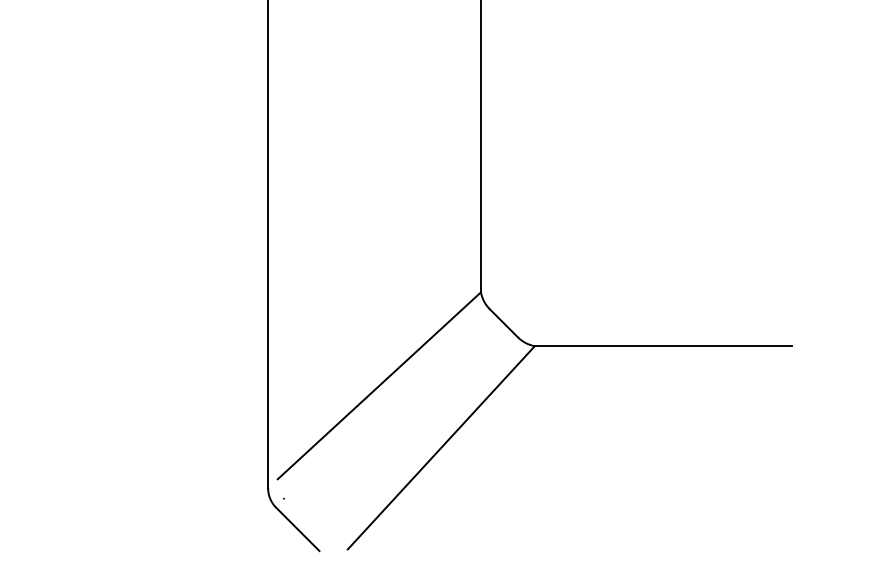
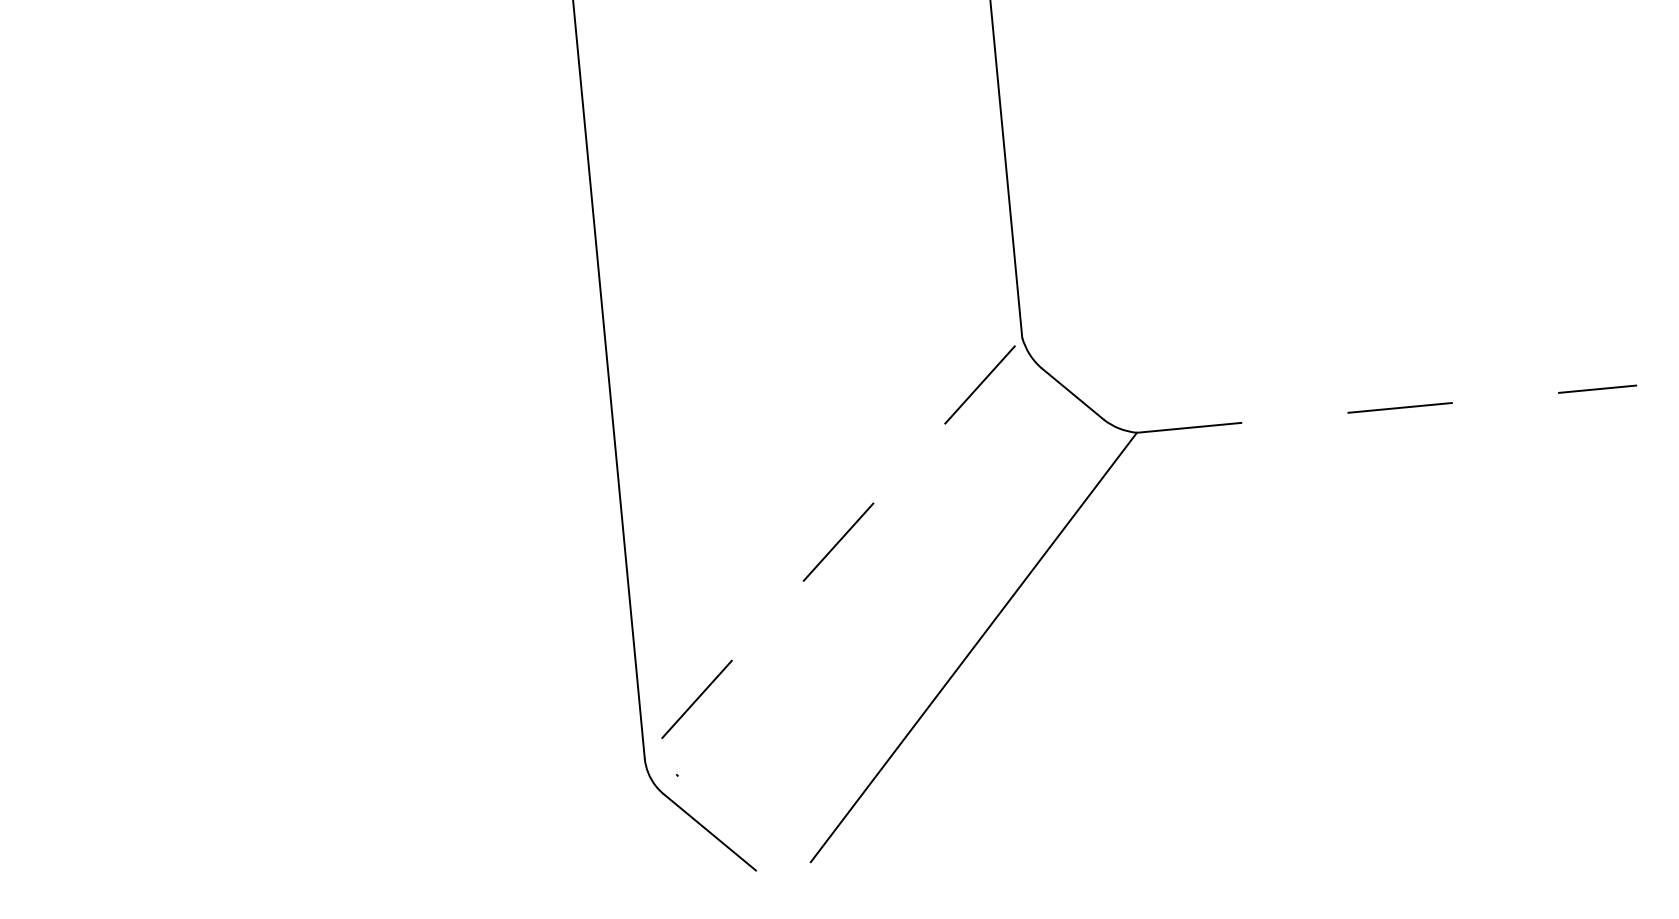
line: (663, 346) -> (1387, 409), solid -> dashed
line: (379, 385) -> (842, 537), solid -> dashed

